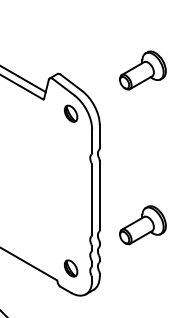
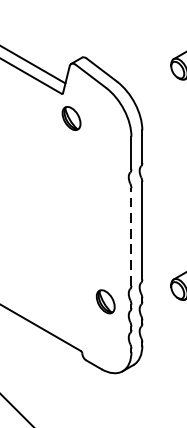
part: (71, 113) -> (72, 118), moved
line: (92, 199) -> (131, 236), solid -> dashed
part: (71, 268) -> (106, 301), moved

